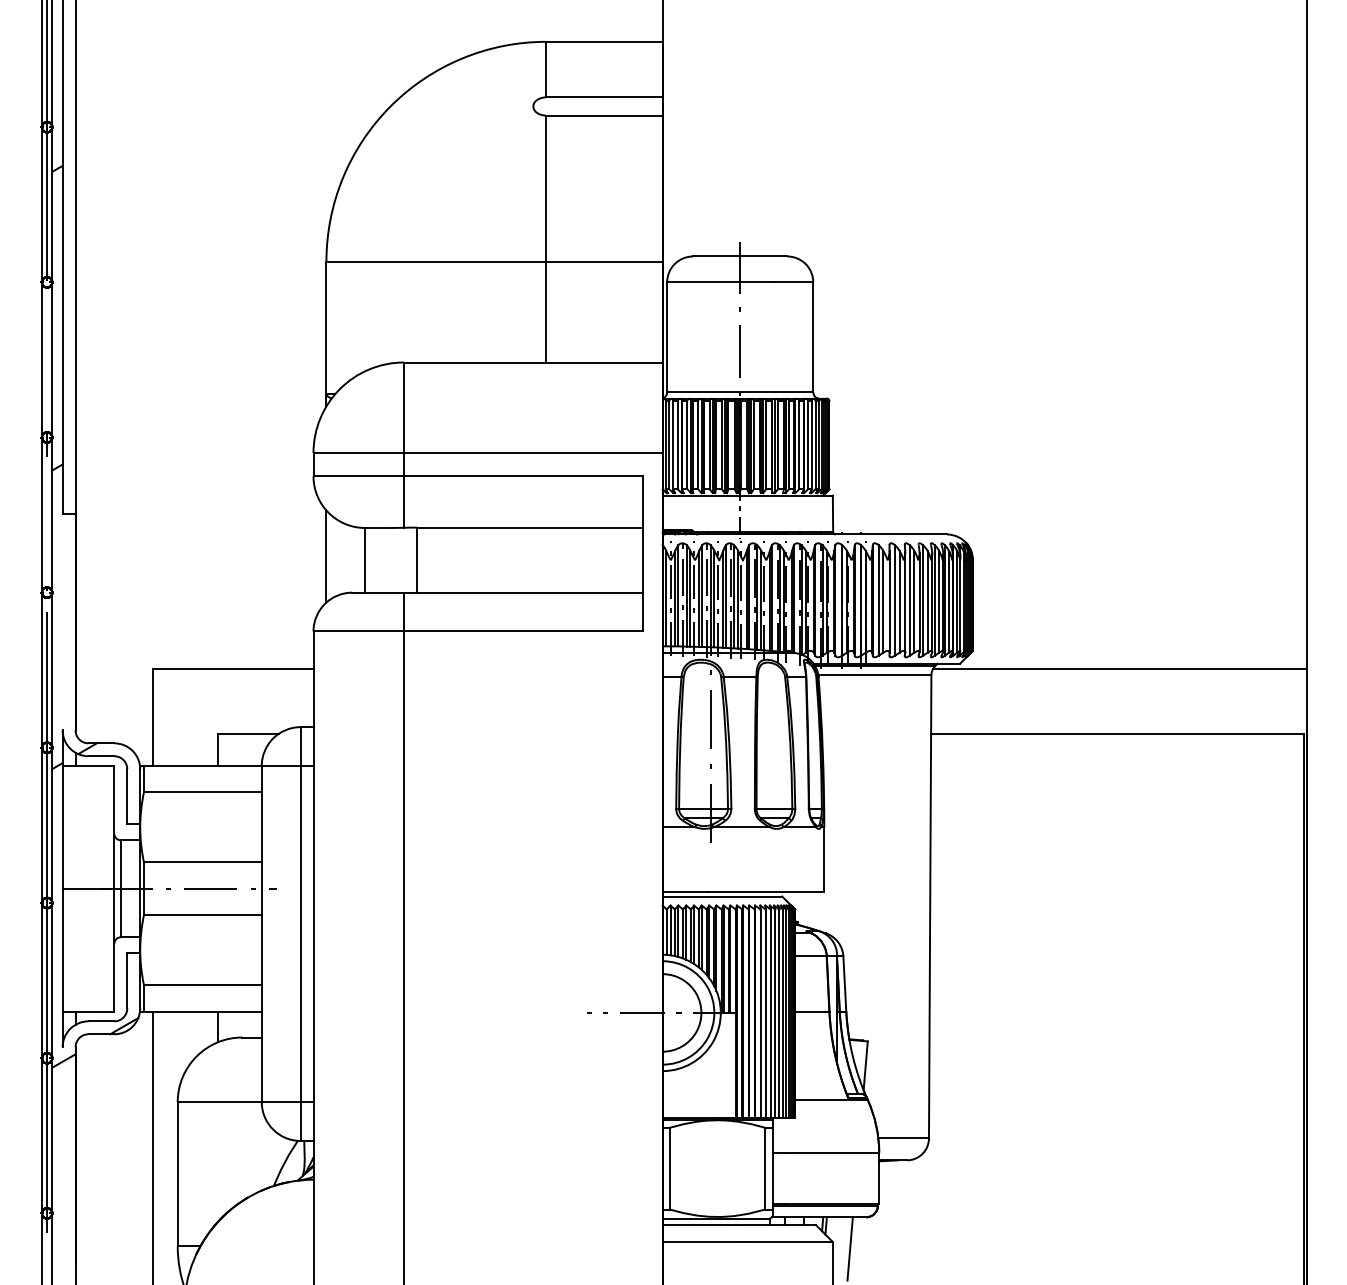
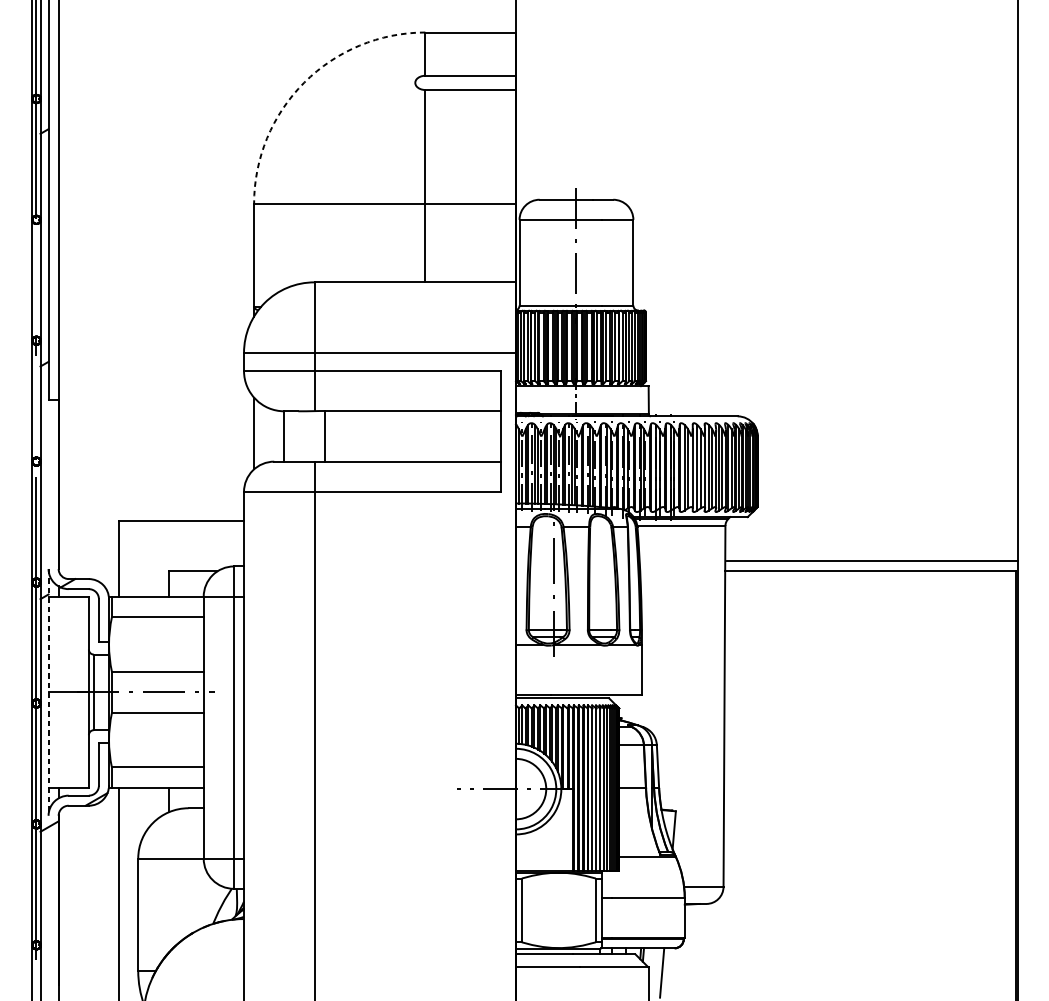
arc: (390, 106) -> (304, 82), solid -> dashed
line: (1119, 668) -> (871, 560), moved
line: (62, 889) -> (48, 692), solid -> dashed

